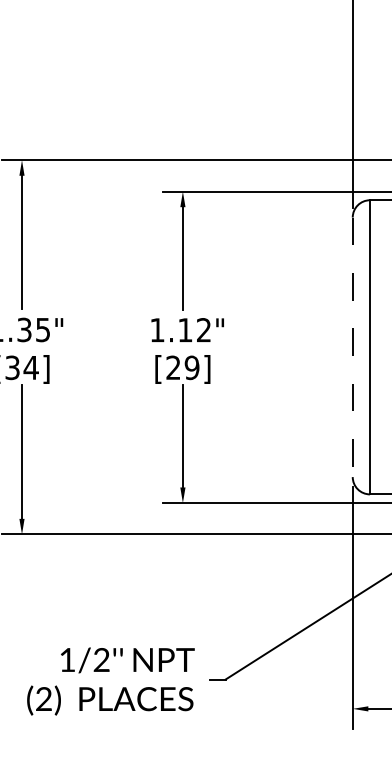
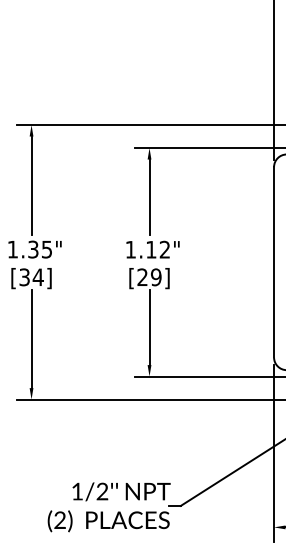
line: (352, 347) -> (273, 262), dashed -> solid
text: (110, 681) -> (108, 507), moved

